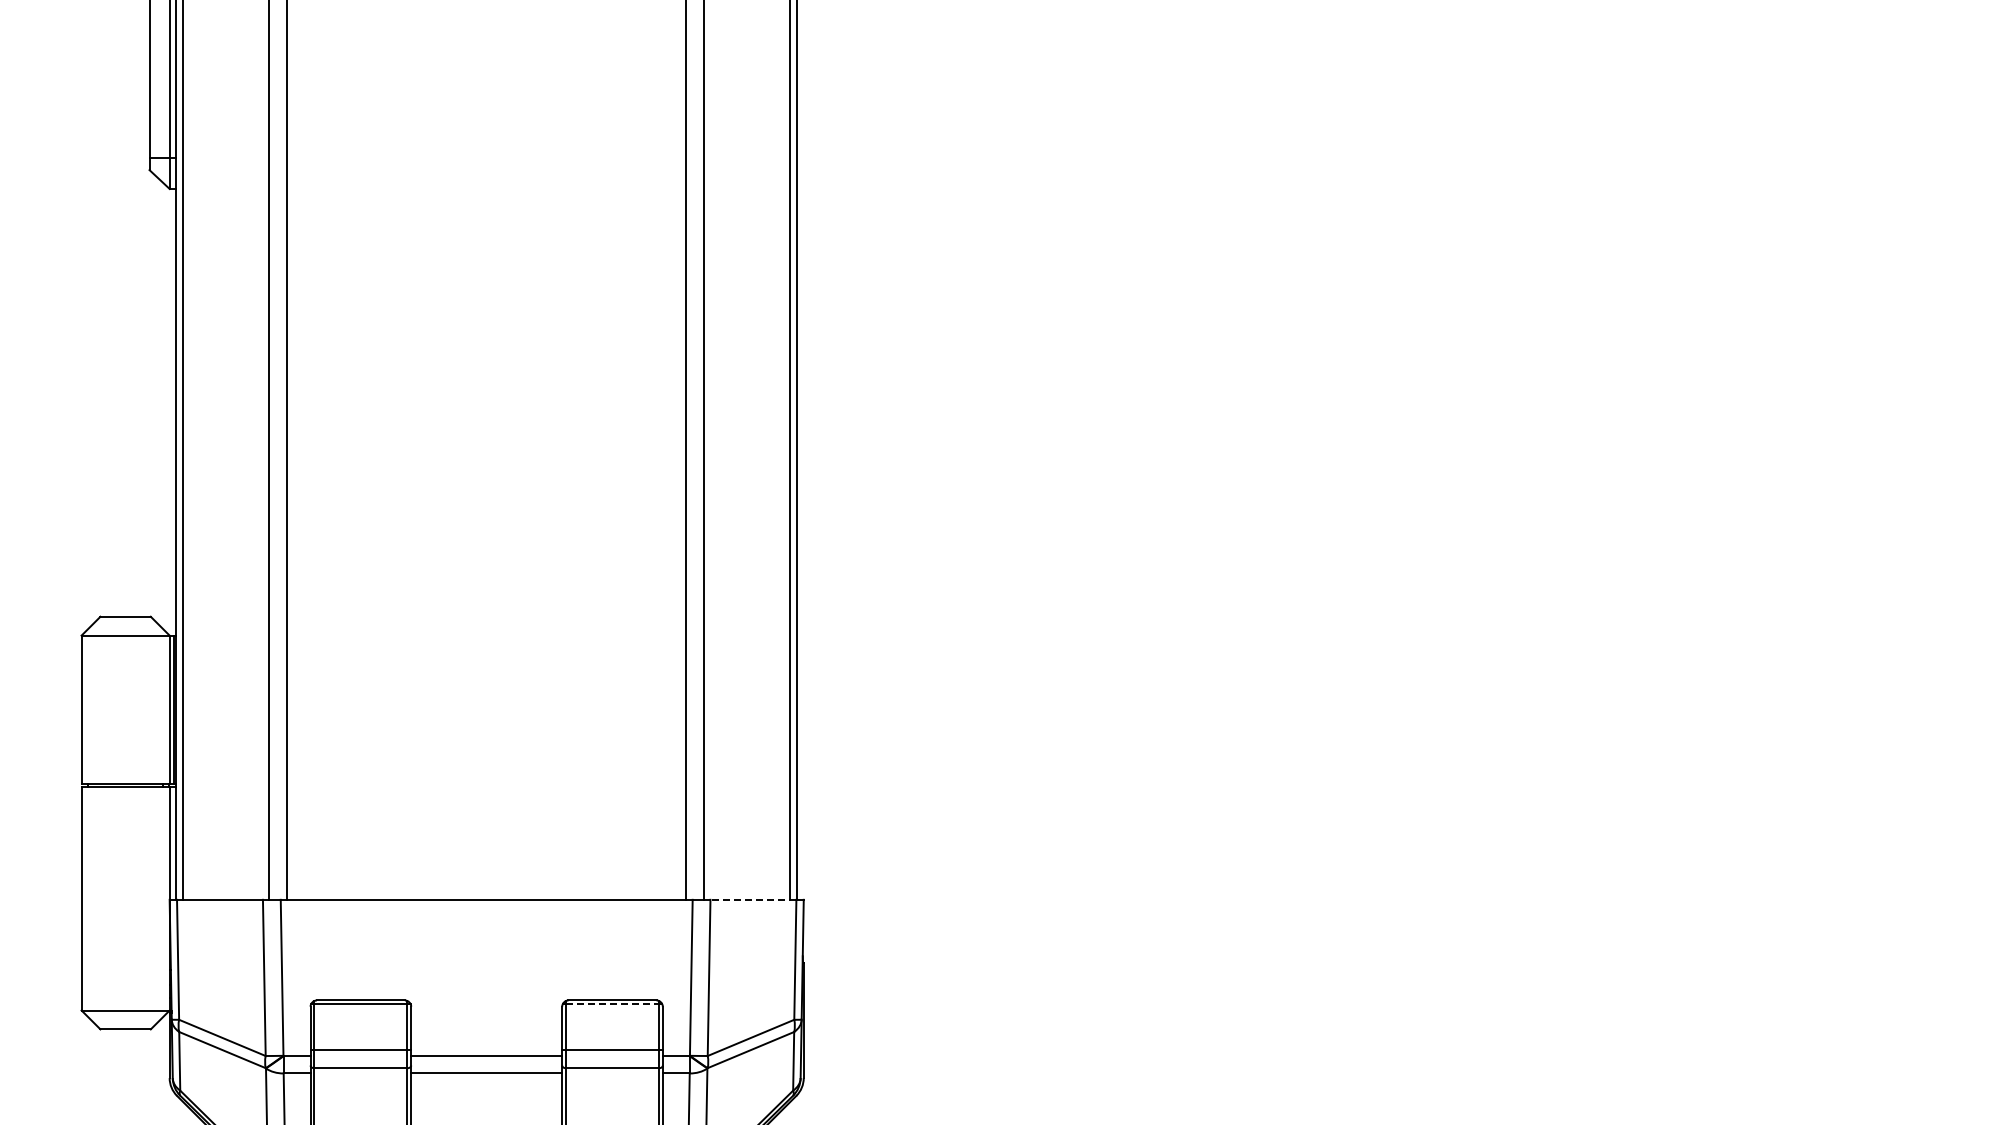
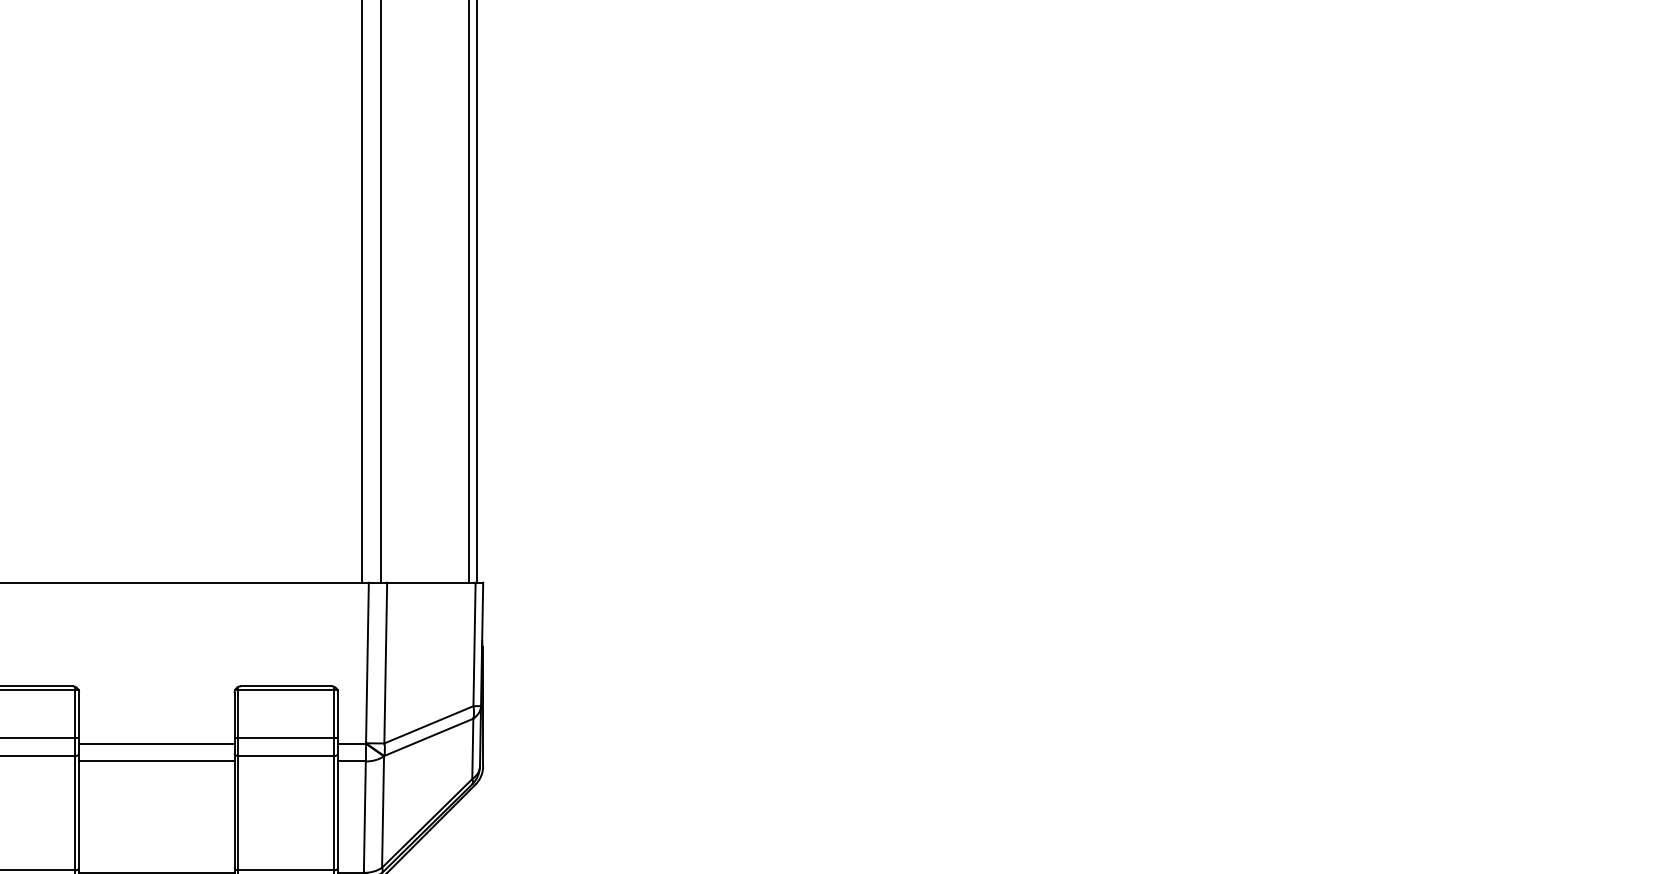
line: (753, 899) -> (431, 582), dashed -> solid
line: (612, 1004) -> (286, 690), dashed -> solid

